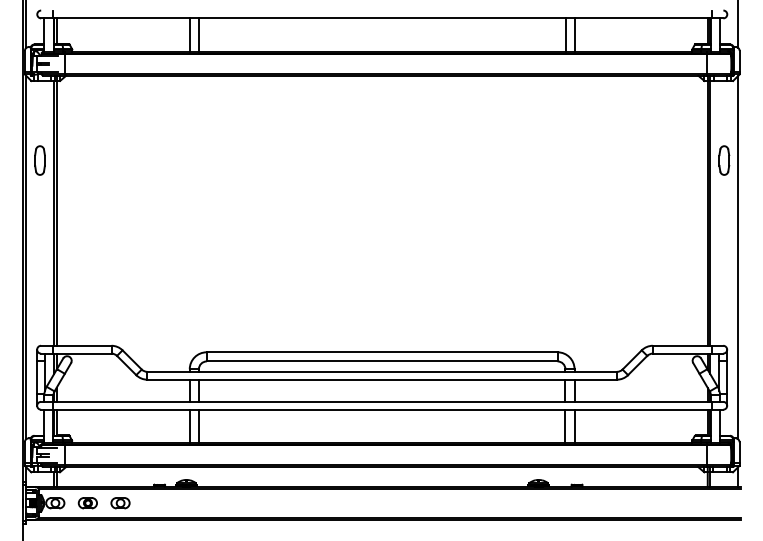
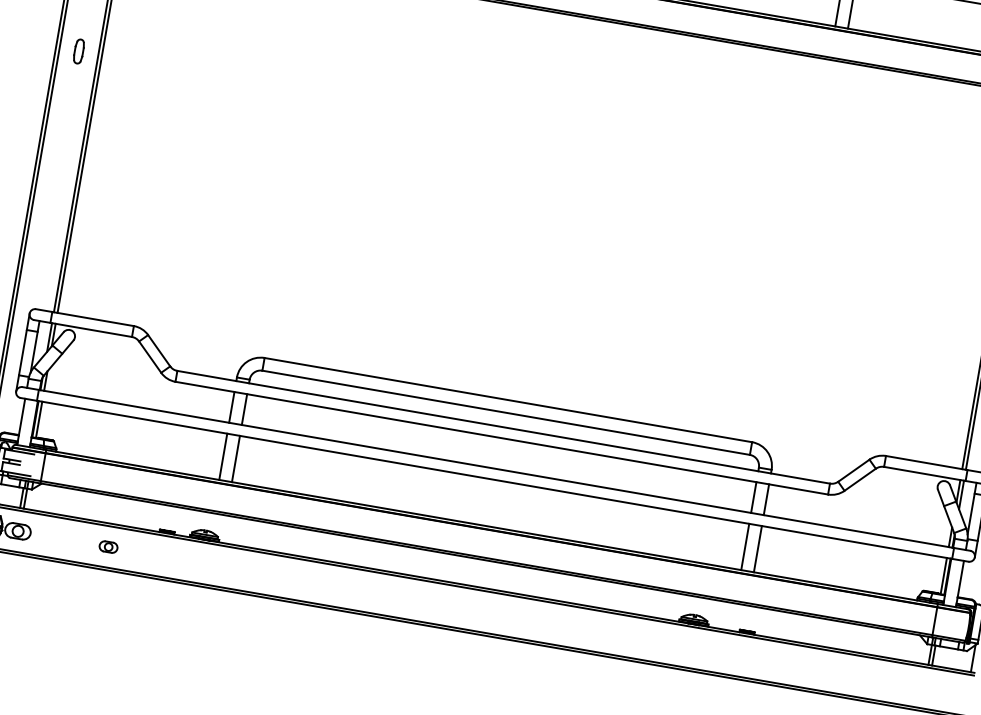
part: (39, 160) -> (78, 51), size x0.6
part: (87, 503) -> (62, 539), removed
part: (120, 503) -> (108, 547), size x0.7

